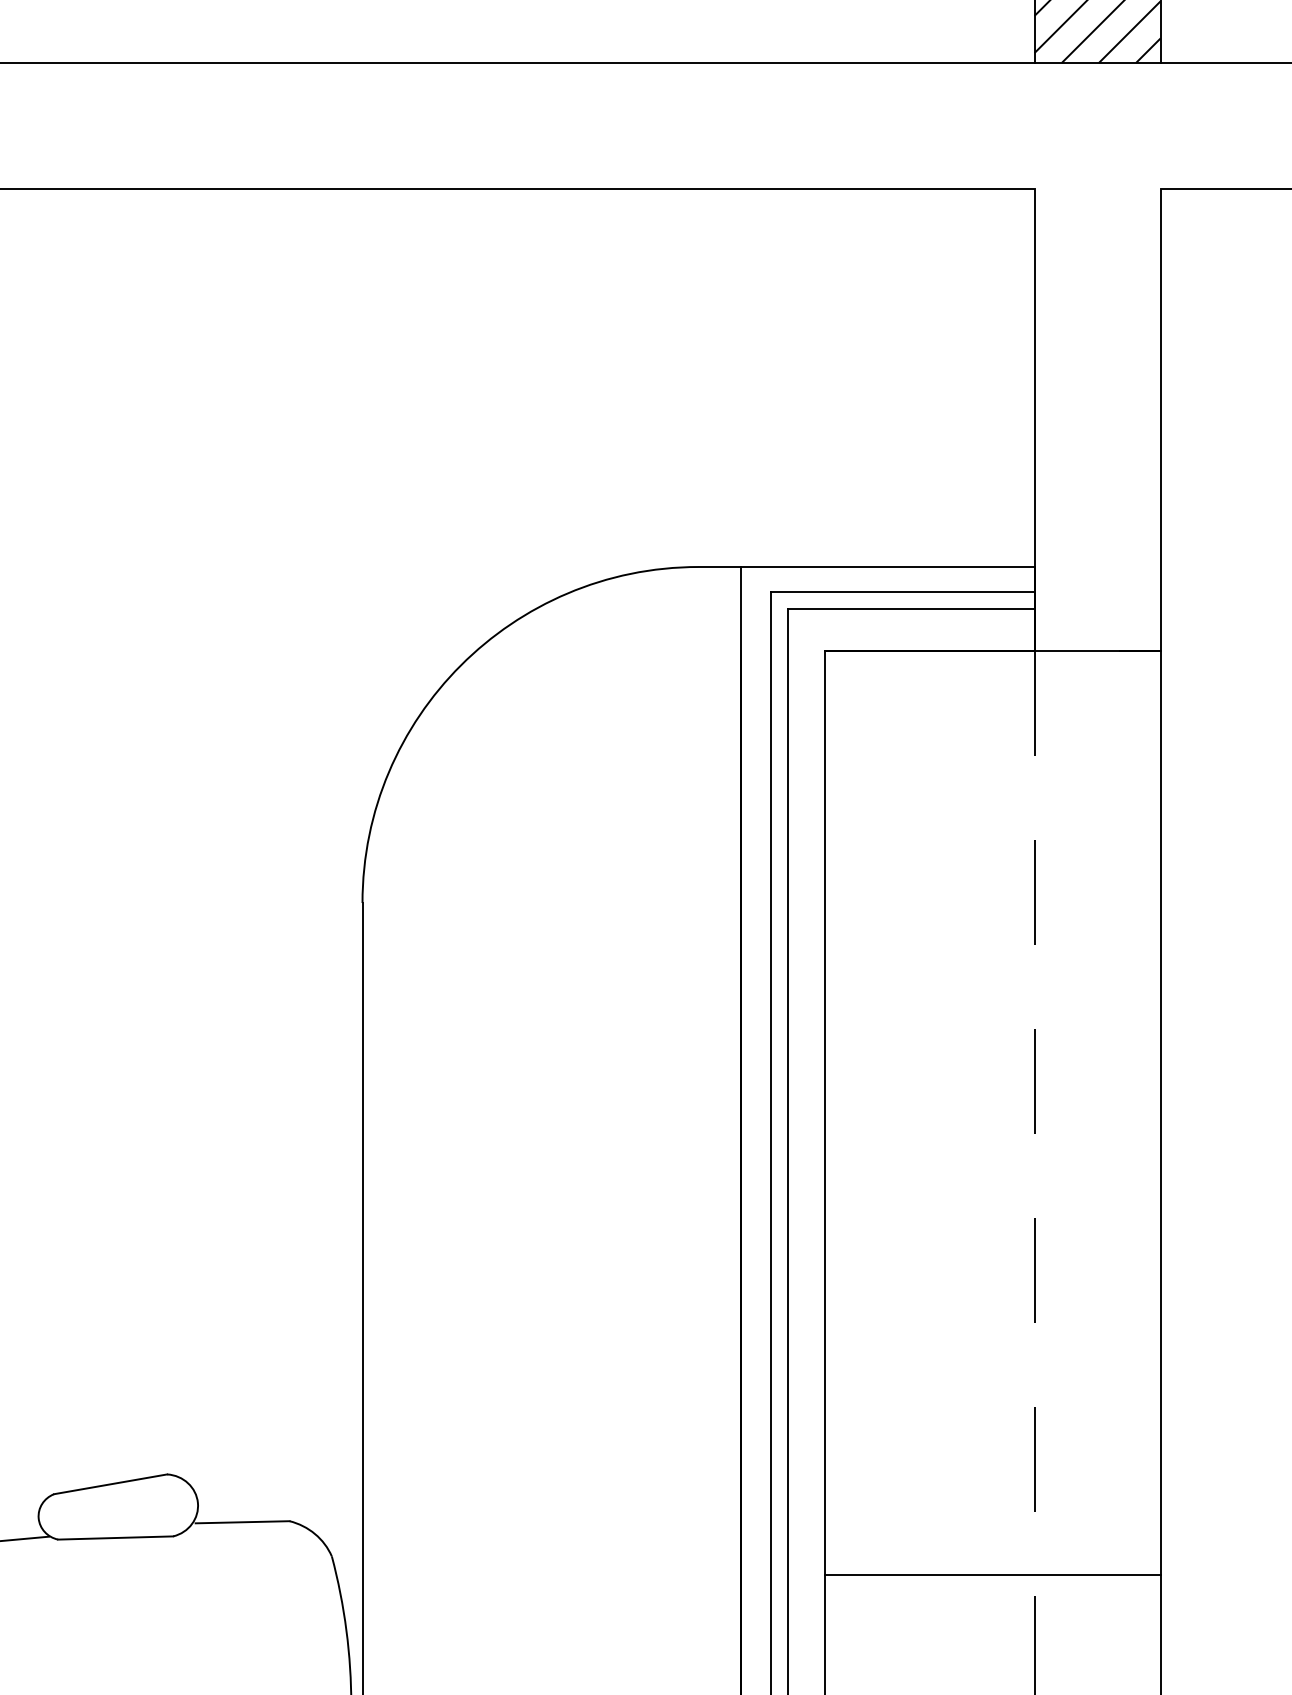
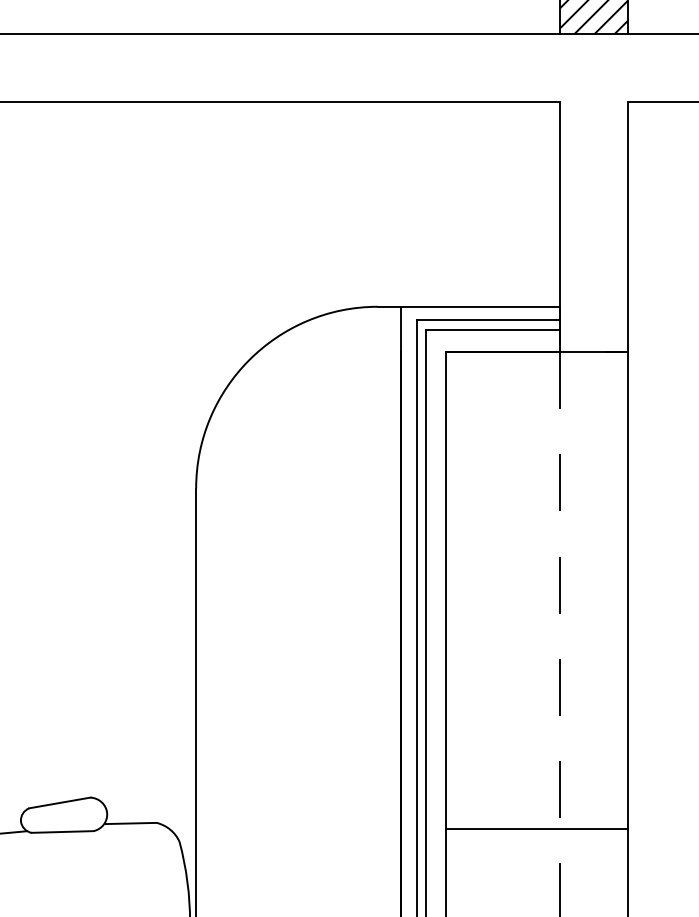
line: (991, 1575) -> (536, 829), moved

